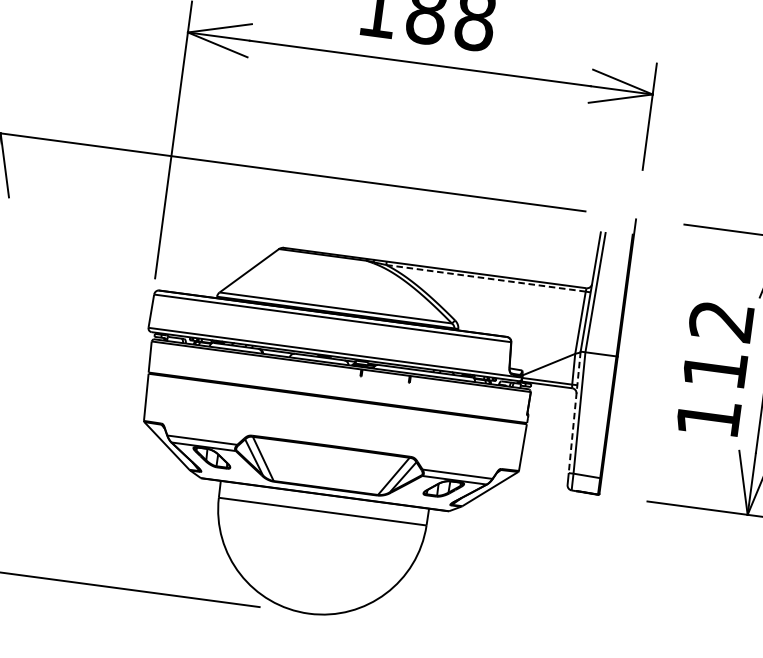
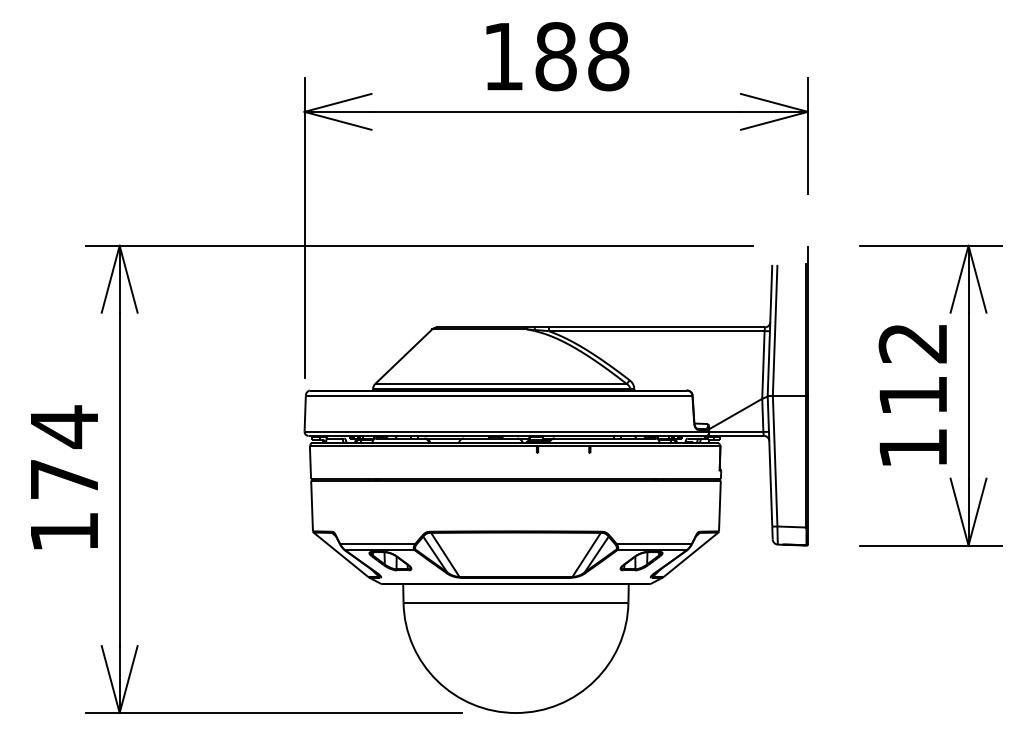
line: (485, 278) -> (656, 331), dashed -> solid
line: (575, 412) -> (770, 461), dashed -> solid

